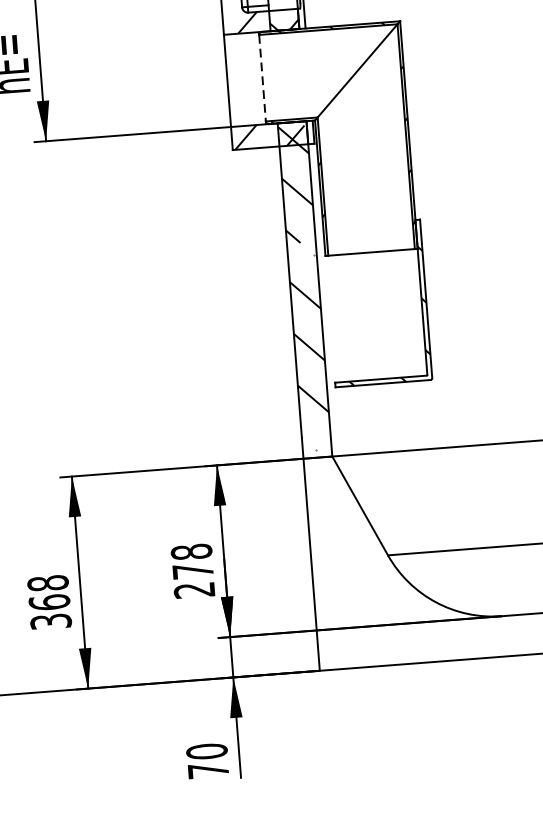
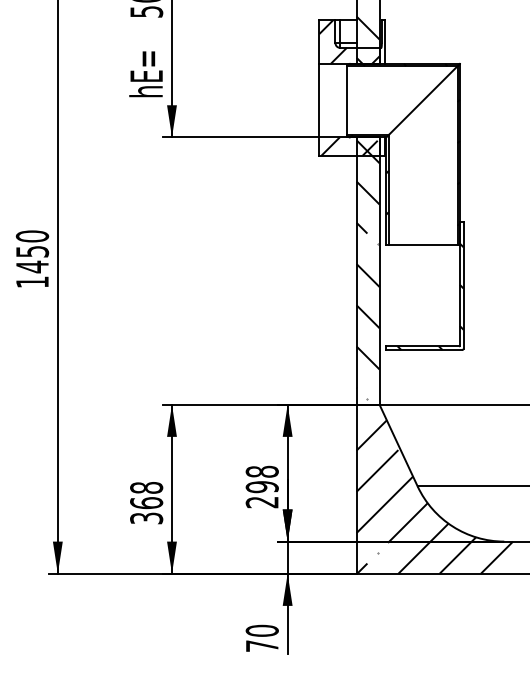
line: (262, 79) -> (347, 101), dashed -> solid
hatch: (409, 558) -> (434, 490), added
text: (192, 571) -> (261, 487), 278 -> 298

